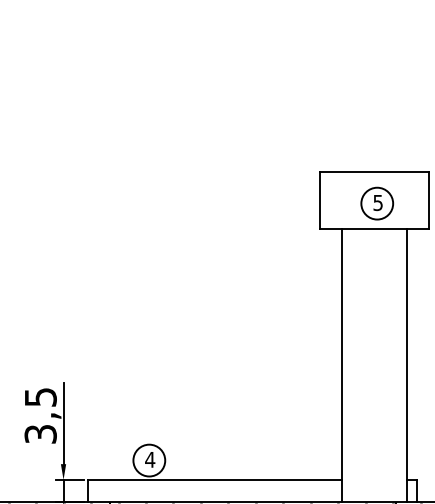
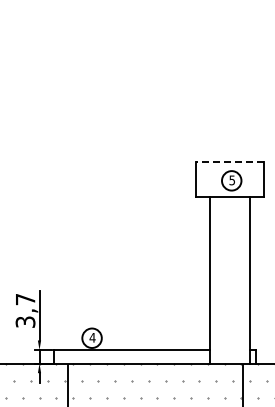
line: (375, 172) -> (230, 161), solid -> dashed
text: (40, 397) -> (25, 299), 3,5 -> 3,7

